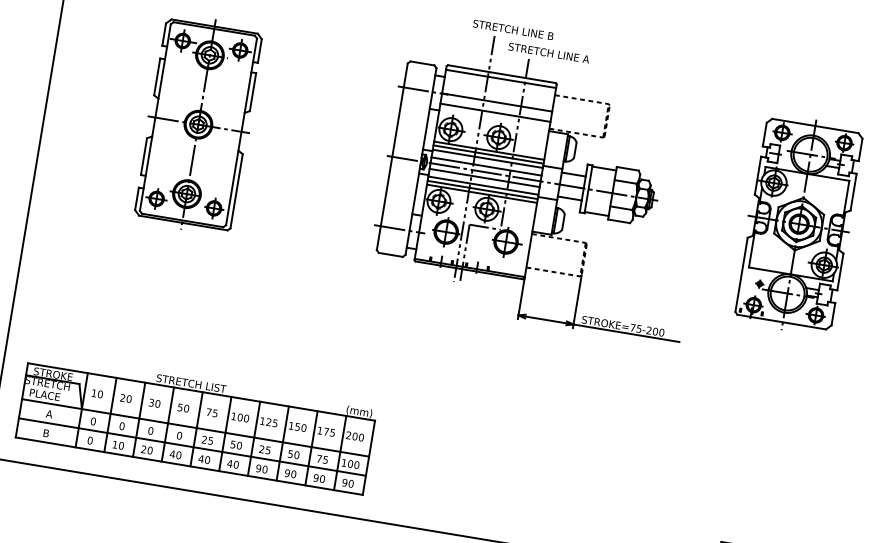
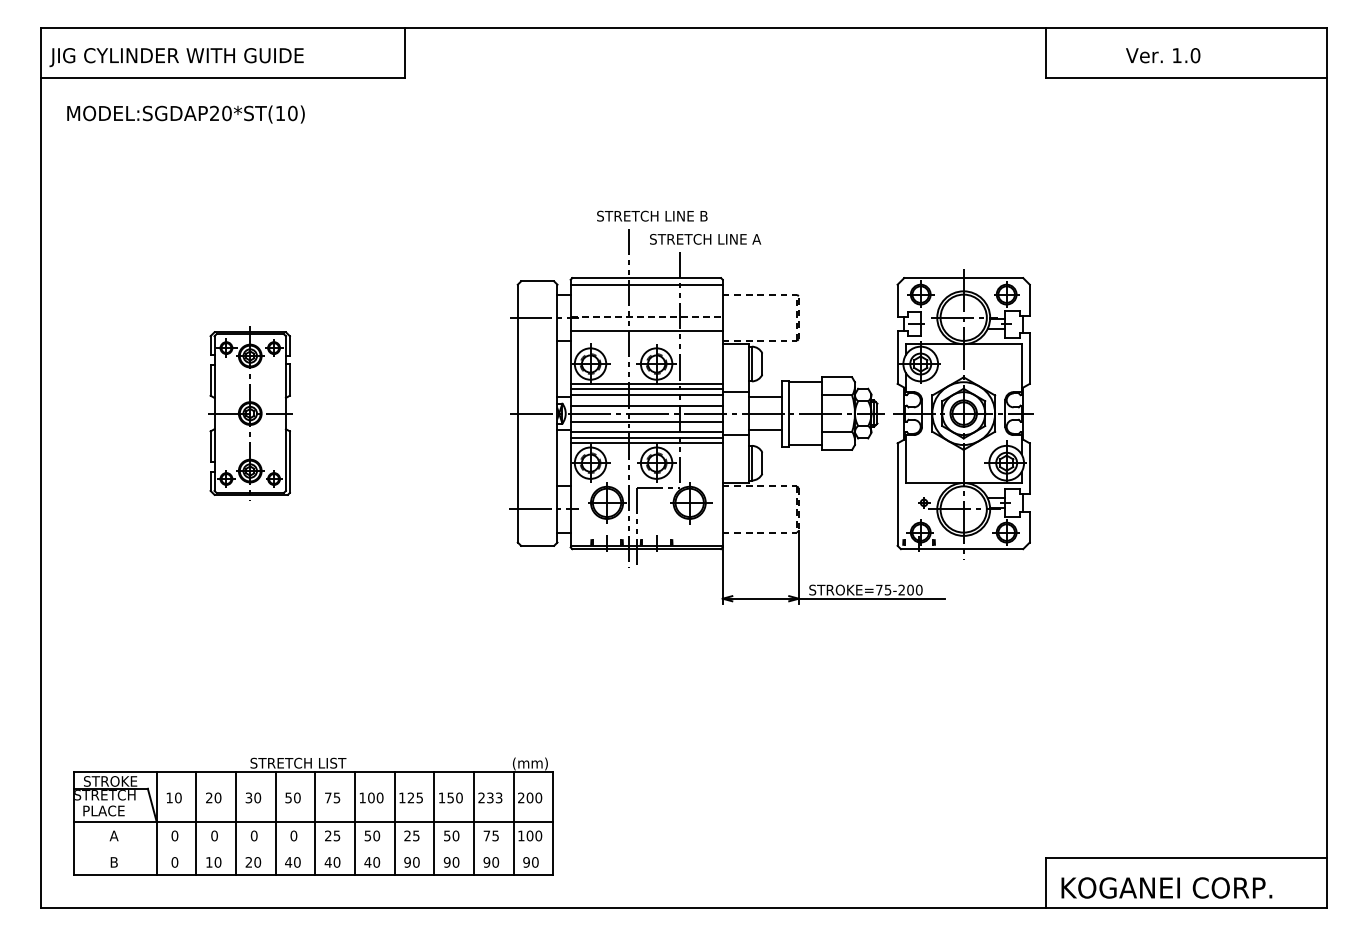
line: (497, 102) -> (647, 317), solid -> dashed
part: (198, 124) -> (250, 413), size x0.6
part: (798, 224) -> (963, 414), moved
text: (326, 431) -> (490, 797), 175 -> 233
line: (192, 447) -> (313, 848), removed

